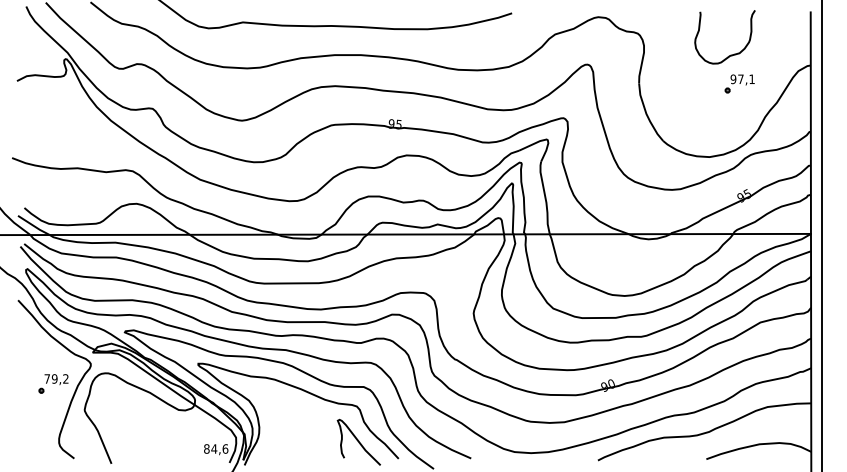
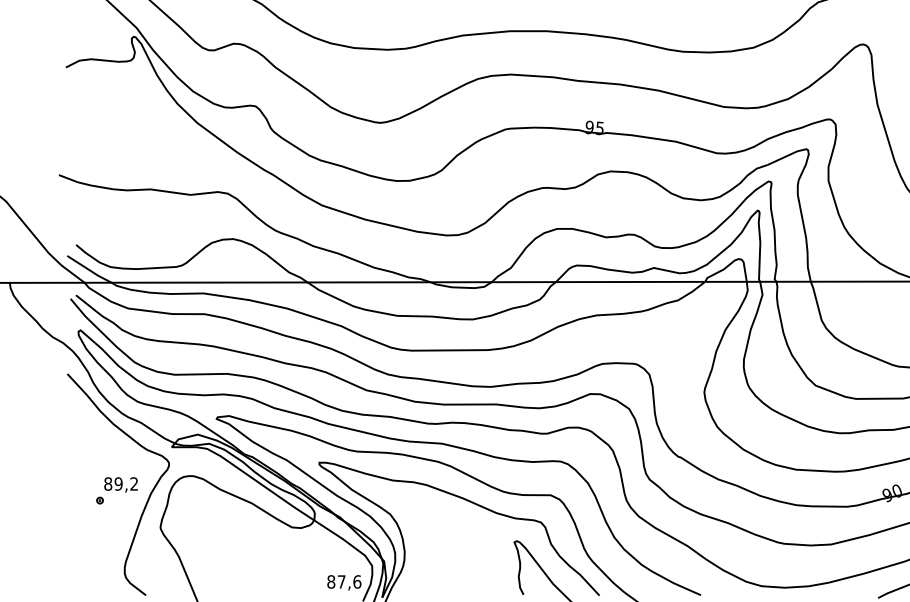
text: (47, 378) -> (108, 483), 79,2 -> 89,2
text: (214, 448) -> (341, 581), 84,6 -> 87,6

